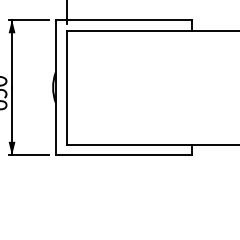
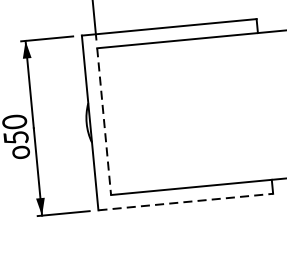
line: (66, 88) -> (104, 122), solid -> dashed
line: (123, 155) -> (185, 202), solid -> dashed

